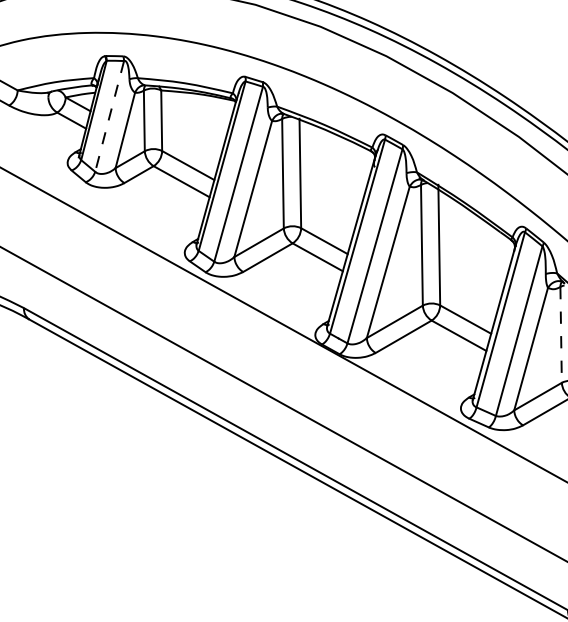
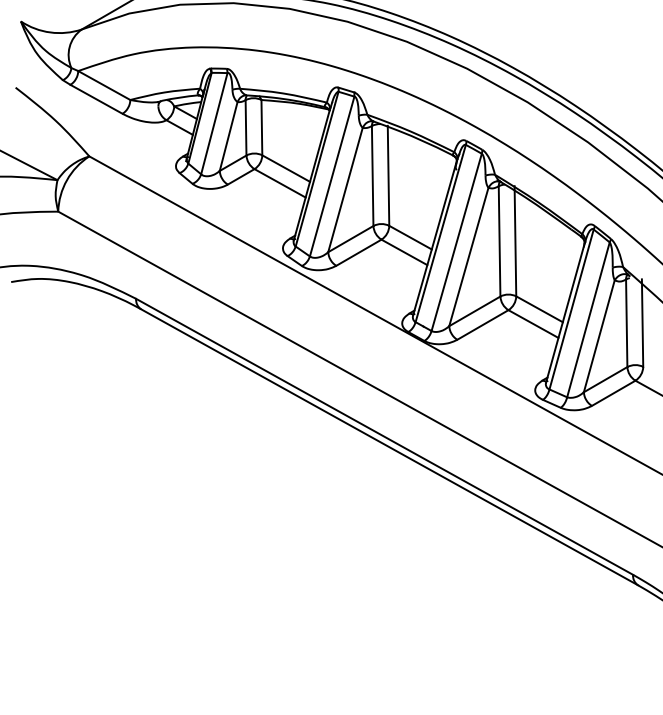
line: (109, 117) -> (214, 124), dashed -> solid
line: (560, 335) -> (626, 323), dashed -> solid

